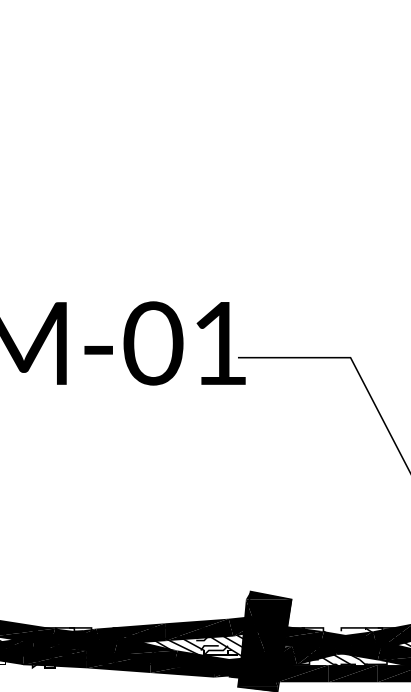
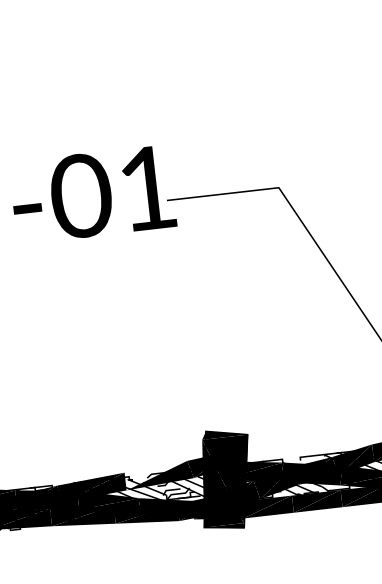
fill: (196, 629) -> (156, 475), removed

